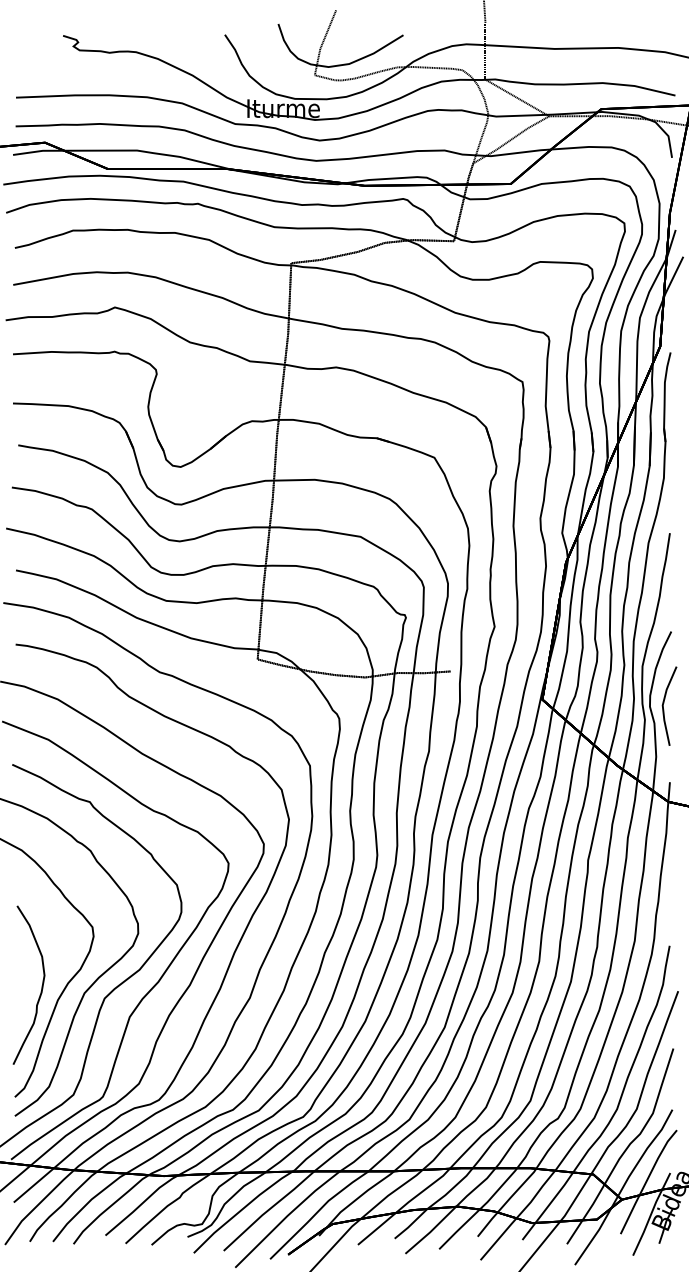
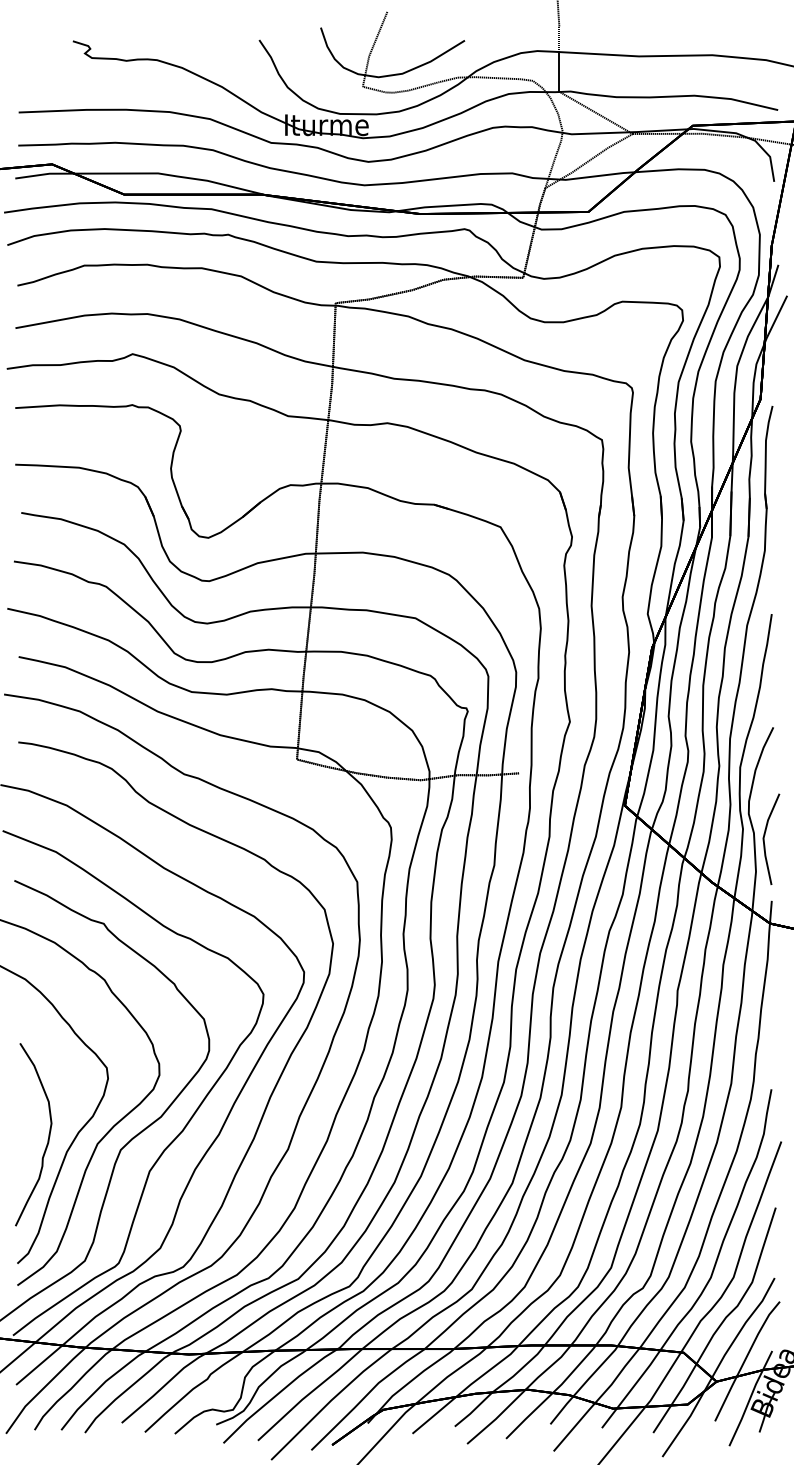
line: (664, 702) -> (765, 835), moved

